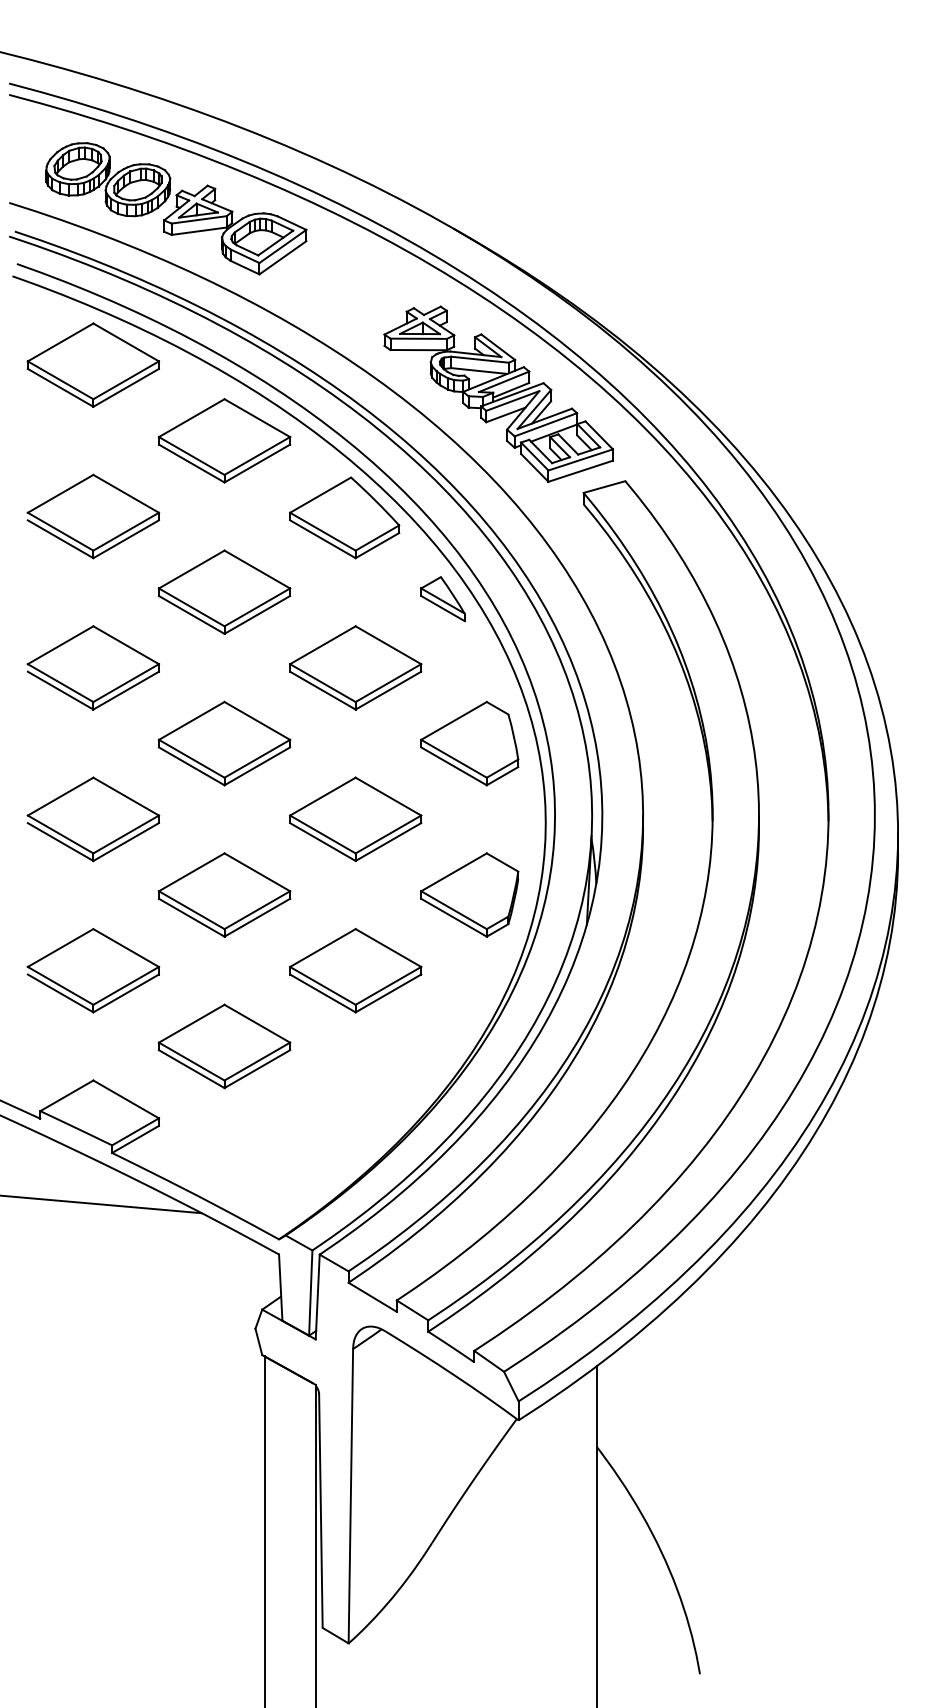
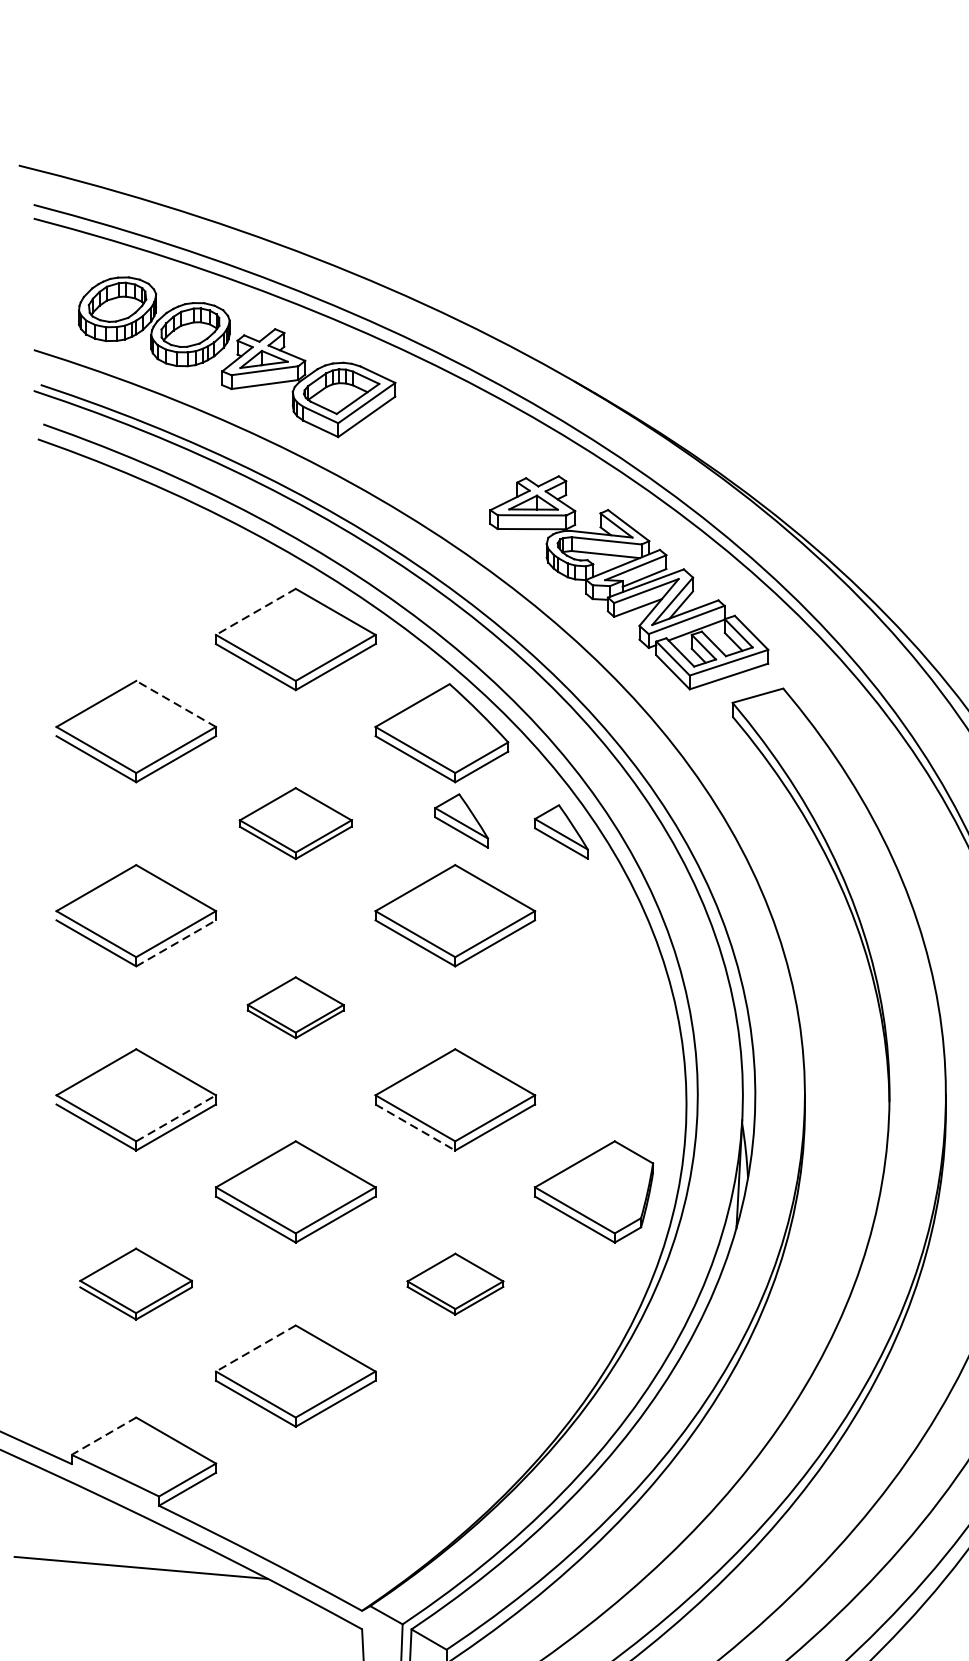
part: (93, 364) -> (136, 546), removed
line: (191, 418) -> (255, 612), solid -> dashed
line: (126, 493) -> (176, 703), solid -> dashed
part: (360, 590) -> (461, 821), added
part: (224, 591) -> (295, 822), size x0.7
line: (126, 690) -> (176, 943), solid -> dashed
part: (224, 743) -> (295, 1007), size x0.6
part: (469, 743) -> (593, 1007), removed
line: (126, 834) -> (176, 1118), solid -> dashed
line: (322, 842) -> (414, 1128), solid -> dashed
part: (92, 970) -> (135, 1283), size x0.7
part: (355, 970) -> (455, 1283), size x0.6
line: (191, 1023) -> (255, 1348), solid -> dashed
line: (66, 1095) -> (103, 1435), solid -> dashed

